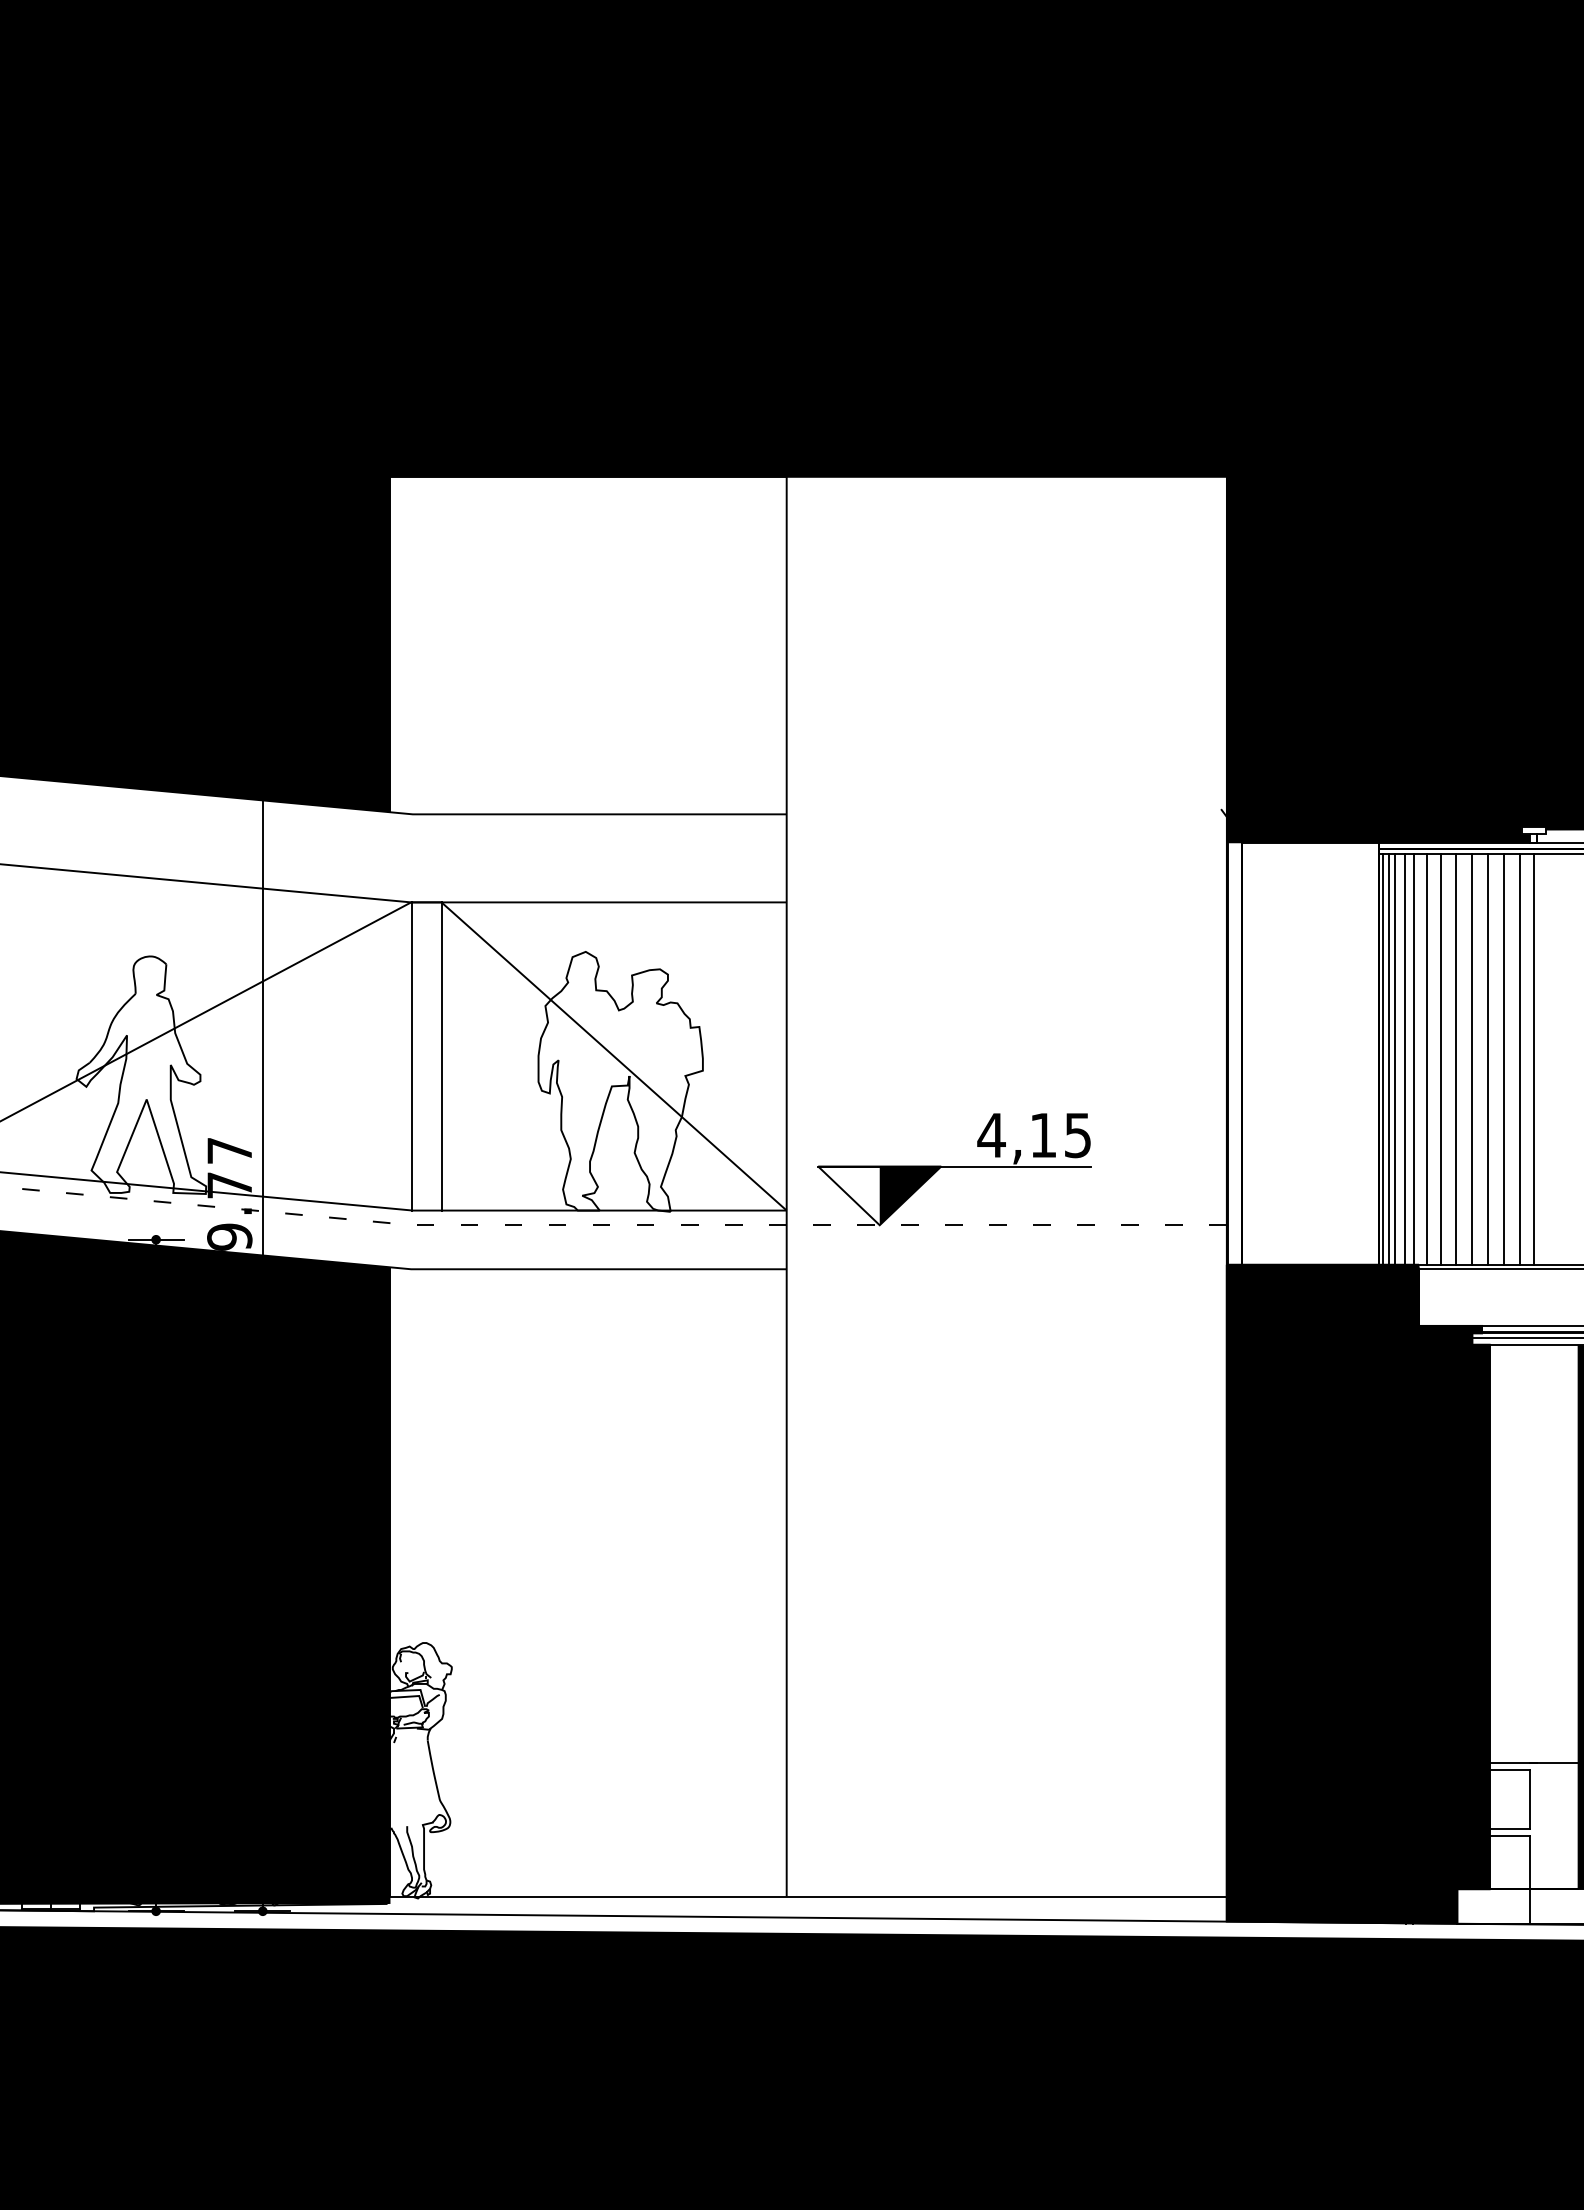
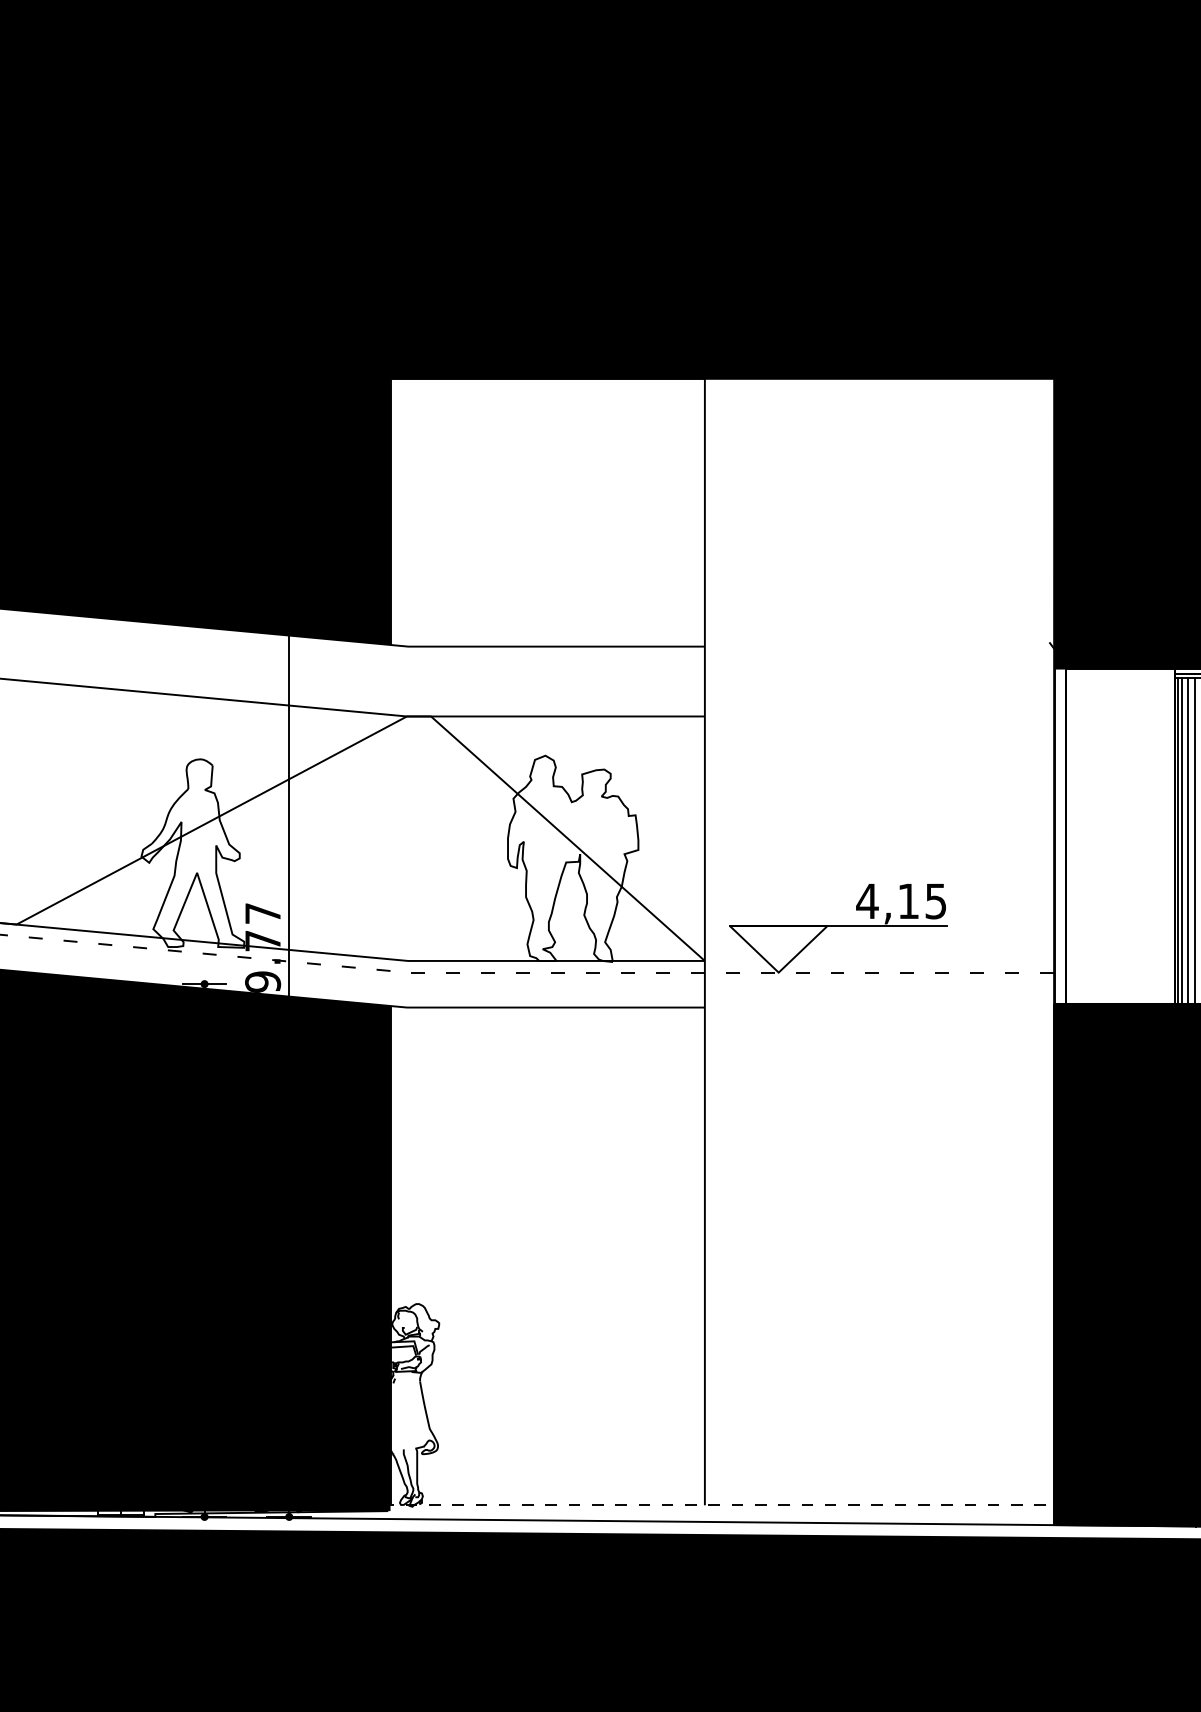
line: (412, 1056) -> (408, 838), removed
line: (441, 1056) -> (431, 838), removed
fill: (910, 1195) -> (803, 949), removed
line: (803, 1896) -> (718, 1505), solid -> dashed

